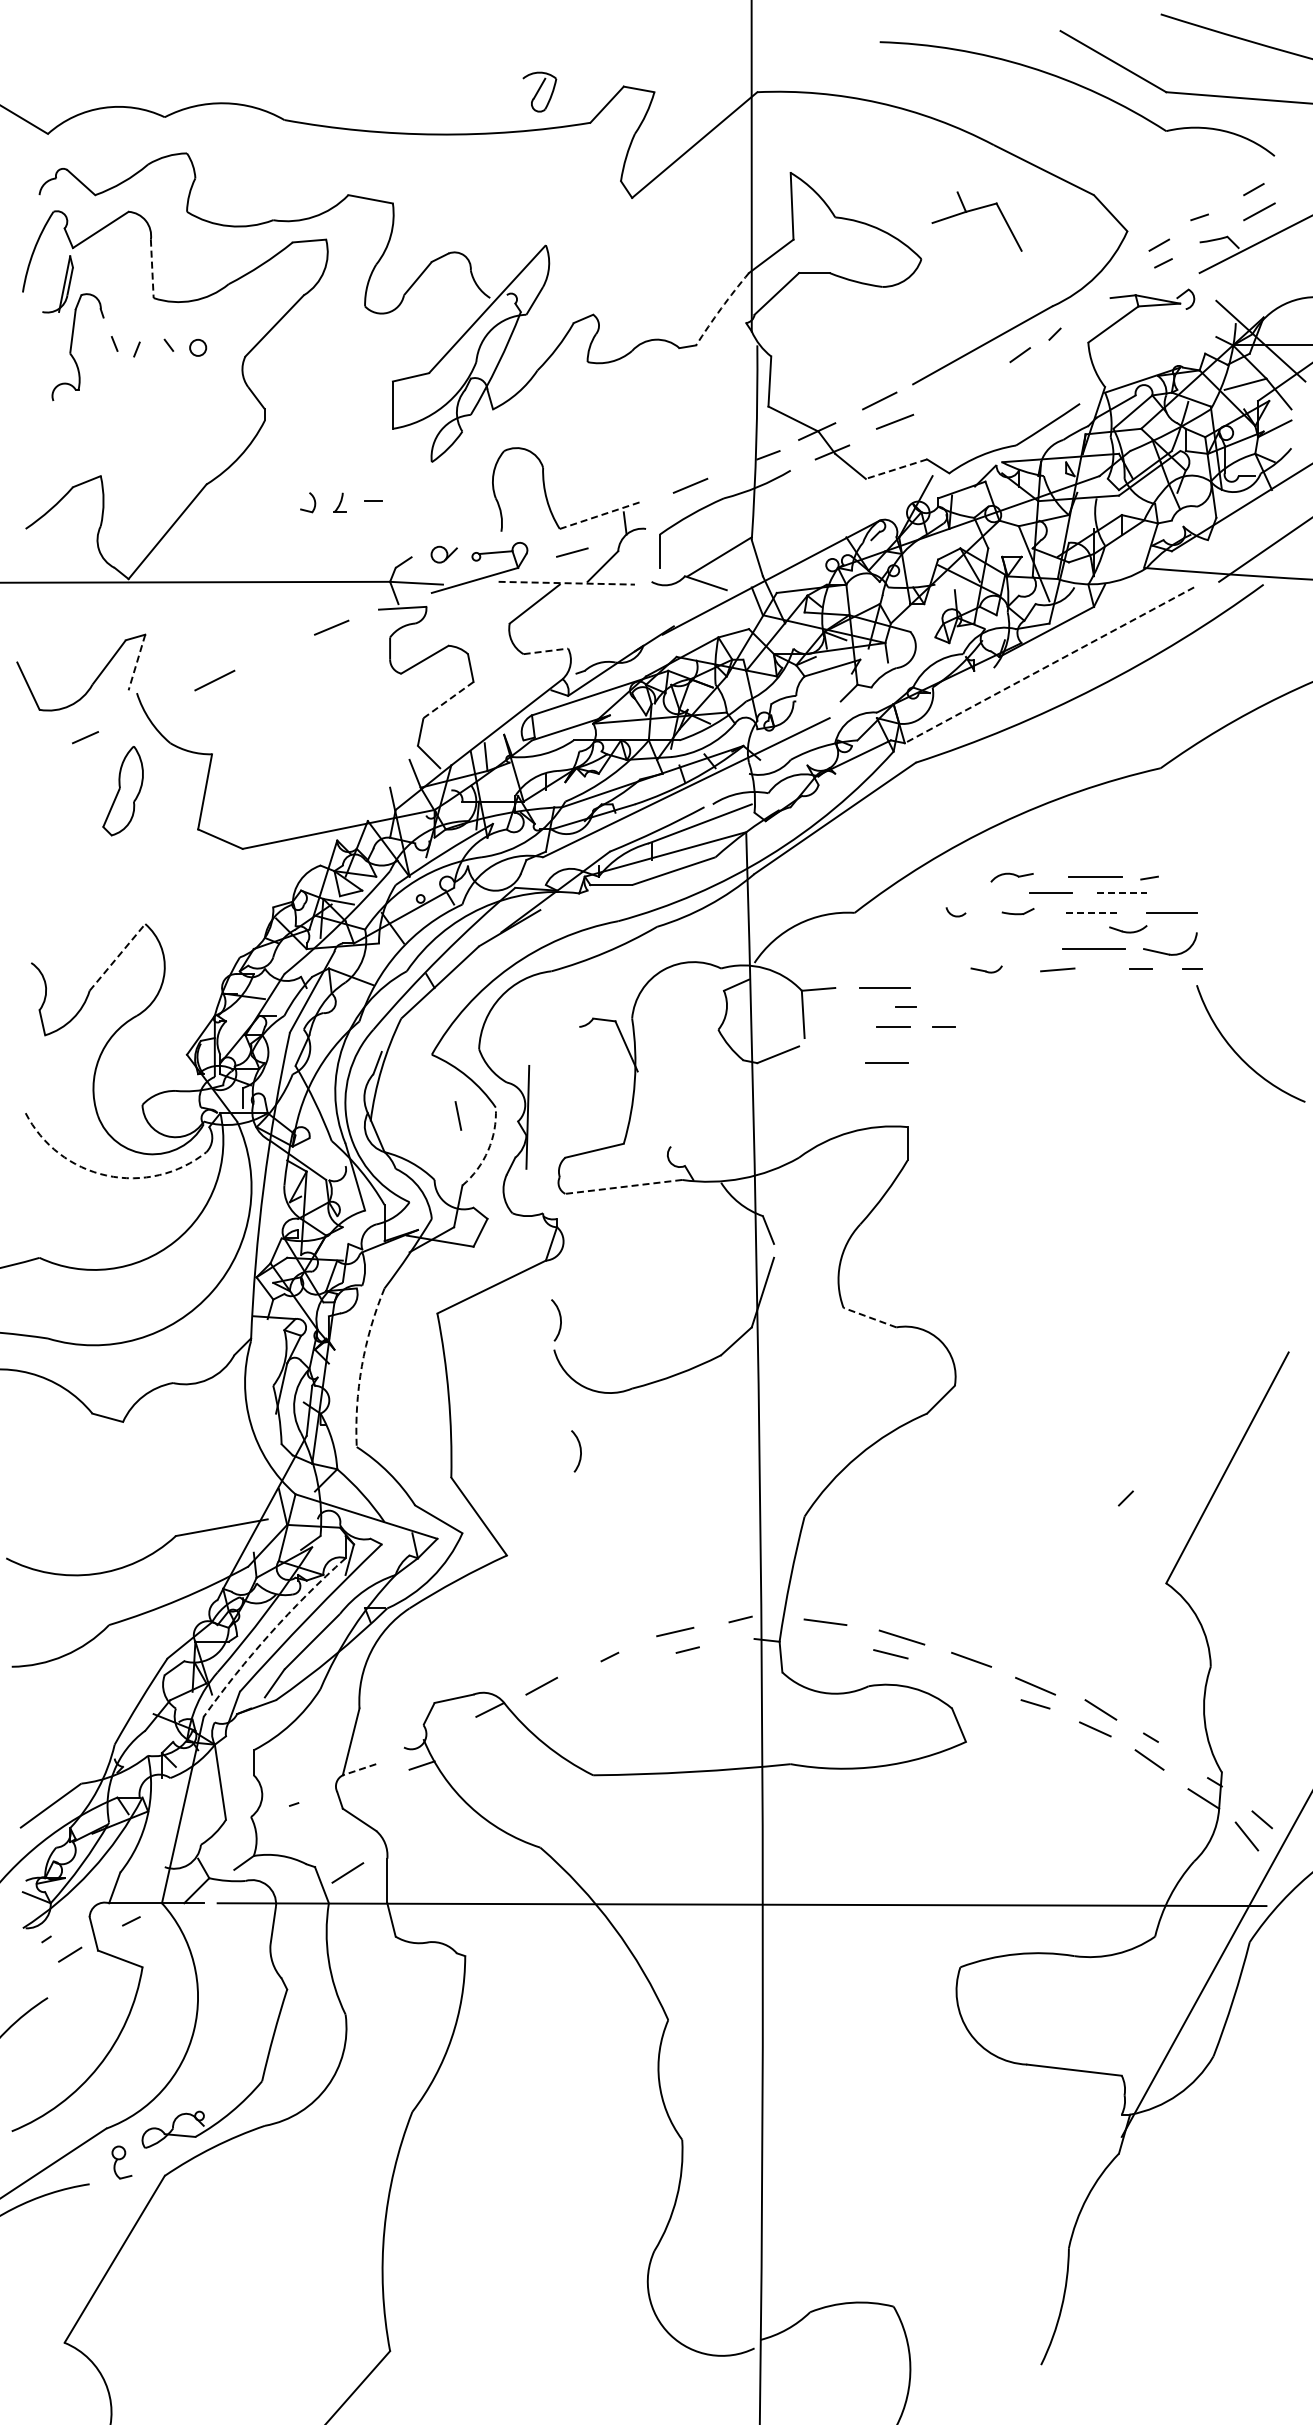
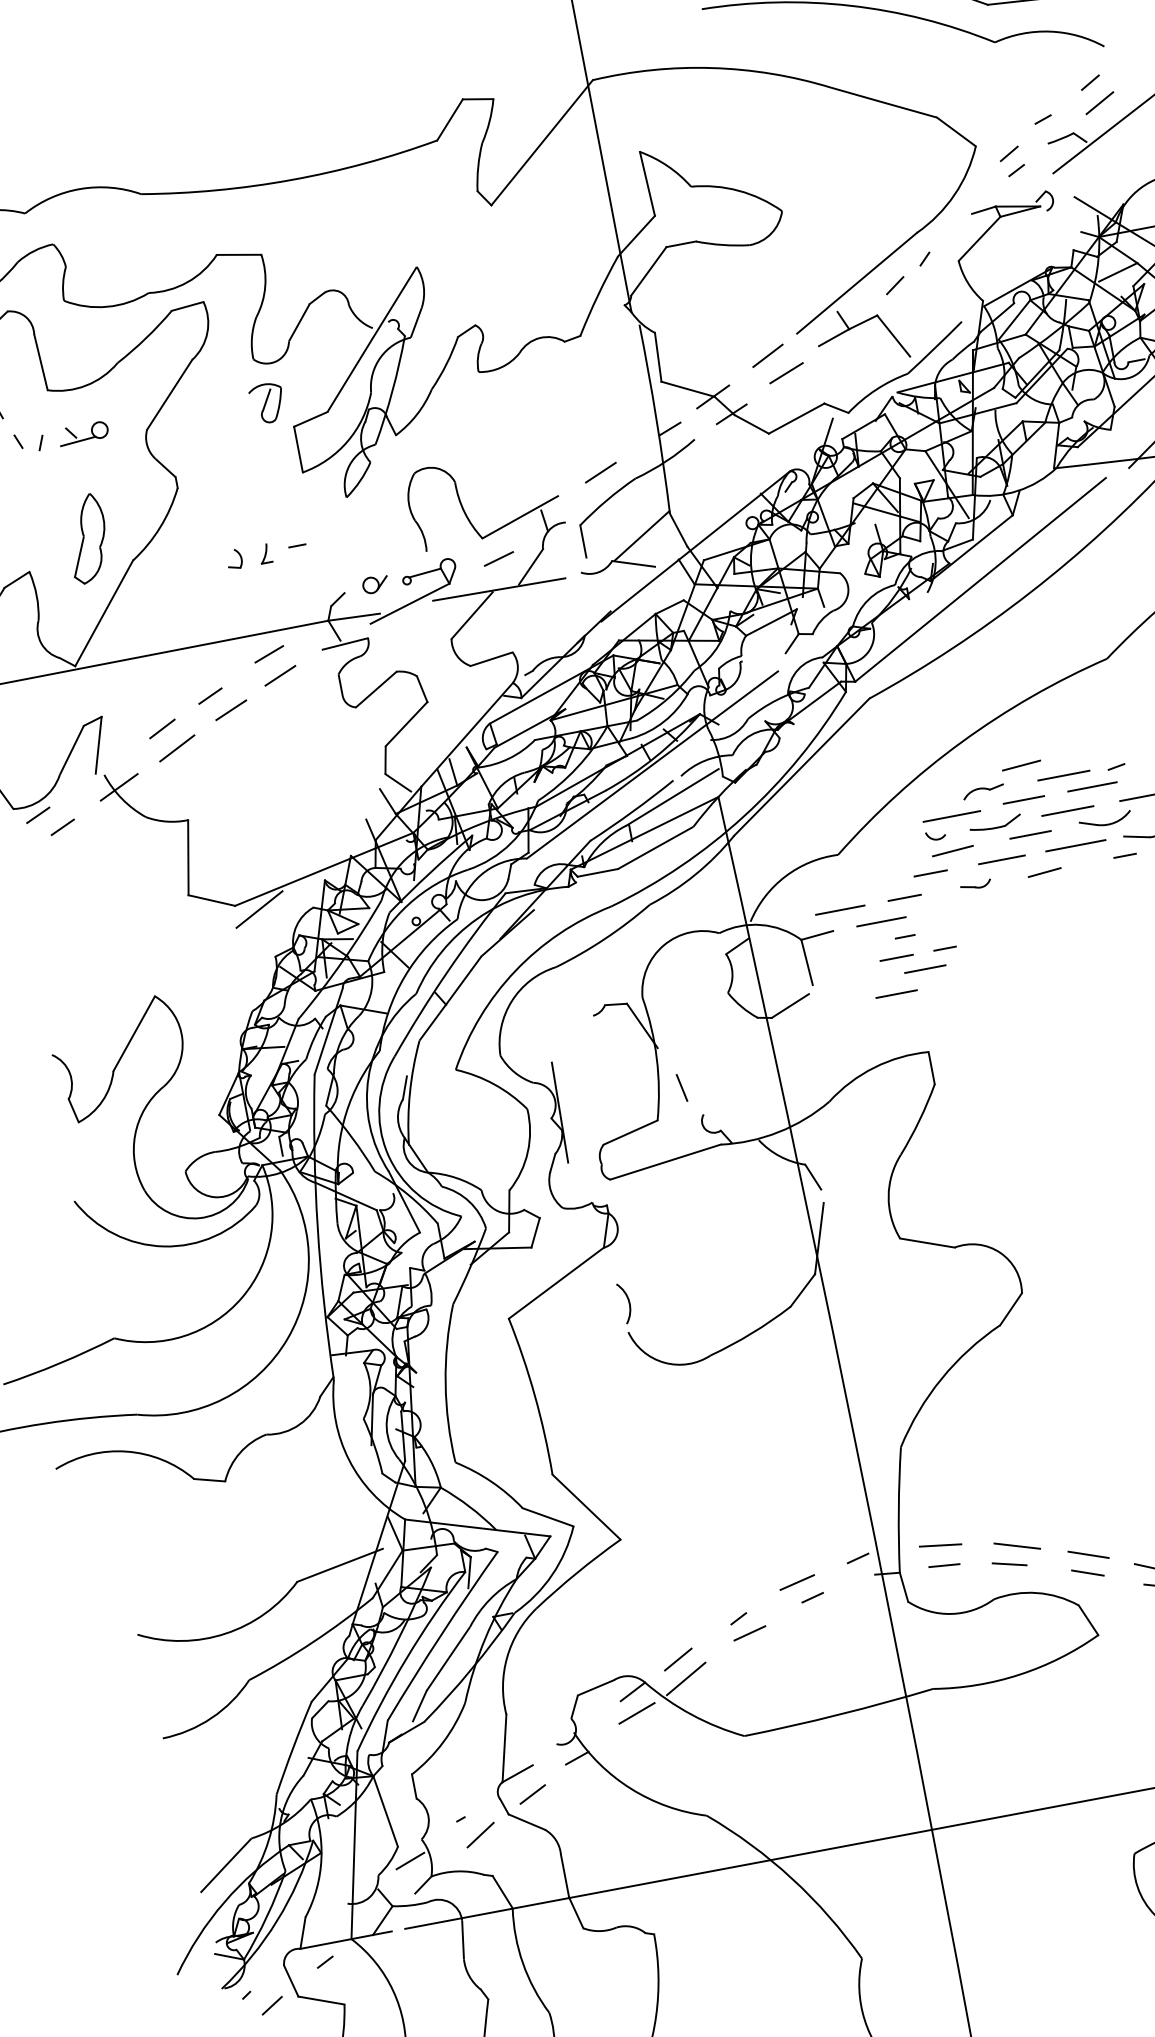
part: (539, 91) -> (267, 402), moved
part: (975, 210) -> (858, 326), moved
line: (152, 269) -> (41, 362), dashed -> solid
arc: (721, 308) -> (598, 295), dashed -> solid
line: (174, 354) -> (78, 440), added
line: (895, 469) -> (795, 419), dashed -> solid
line: (601, 515) -> (520, 517), dashed -> solid
line: (567, 583) -> (499, 589), dashed -> solid
line: (324, 603) -> (268, 653), added
line: (257, 634) -> (209, 696), added
line: (546, 651) -> (492, 659), dashed -> solid
line: (275, 652) -> (230, 710), added
line: (203, 658) -> (162, 729), added
line: (136, 662) -> (98, 745), dashed -> solid
line: (1049, 665) -> (980, 580), dashed -> solid
line: (448, 700) -> (406, 724), dashed -> solid
line: (149, 708) -> (119, 787), added
line: (62, 720) -> (37, 815), added
part: (122, 791) -> (86, 539), moved
line: (265, 857) -> (258, 909), added
line: (1054, 858) -> (1021, 765), added
line: (1122, 893) -> (1093, 786), dashed -> solid
line: (975, 896) -> (951, 816), added
part: (1017, 911) -> (995, 823), size x1.67
line: (1093, 912) -> (1068, 810), dashed -> solid
part: (1128, 928) -> (1105, 819), size x1.43
line: (1050, 929) -> (1030, 834), added
line: (970, 930) -> (953, 850), added
line: (943, 948) -> (930, 872), added
line: (1017, 949) -> (1002, 860), added
line: (117, 957) -> (134, 1033), dashed -> solid
line: (845, 968) -> (839, 910), added
line: (912, 968) -> (904, 897), added
line: (919, 1043) -> (924, 969), added
line: (458, 1115) -> (682, 1087), moved
arc: (488, 1150) -> (528, 1151), dashed -> solid
arc: (106, 1175) -> (163, 1246), dashed -> solid
line: (623, 1186) -> (665, 1161), dashed -> solid
line: (869, 1317) -> (926, 1242), dashed -> solid
arc: (361, 1366) -> (445, 1383), dashed -> solid
arc: (579, 1449) -> (671, 1423), removed
arc: (270, 1633) -> (406, 1658), dashed -> solid
line: (825, 1642) -> (944, 1565), added
line: (617, 1673) -> (749, 1633), added
line: (967, 1677) -> (1087, 1572), added
line: (545, 1706) -> (685, 1678), added
line: (489, 1732) -> (636, 1713), added
line: (359, 1769) -> (517, 1773), dashed -> solid
line: (370, 1793) -> (532, 1794), added
line: (235, 1836) -> (410, 1861), added
line: (347, 1872) -> (480, 1834), moved

